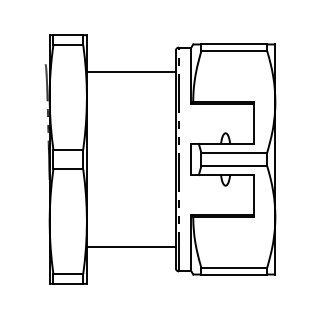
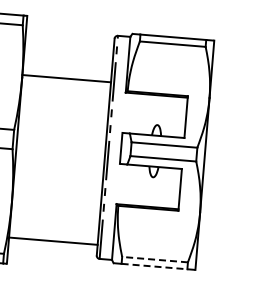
line: (130, 72) -> (65, 78), moved
line: (130, 246) -> (52, 241), moved
line: (234, 267) -> (155, 259), solid -> dashed
line: (234, 274) -> (154, 266), solid -> dashed

